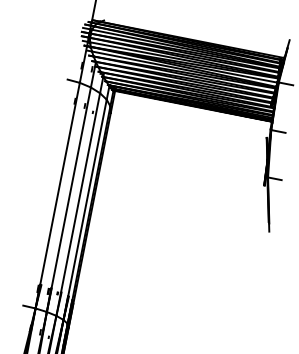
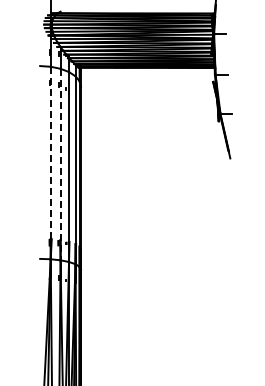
line: (57, 196) -> (50, 163), solid -> dashed
line: (68, 199) -> (60, 164), solid -> dashed

